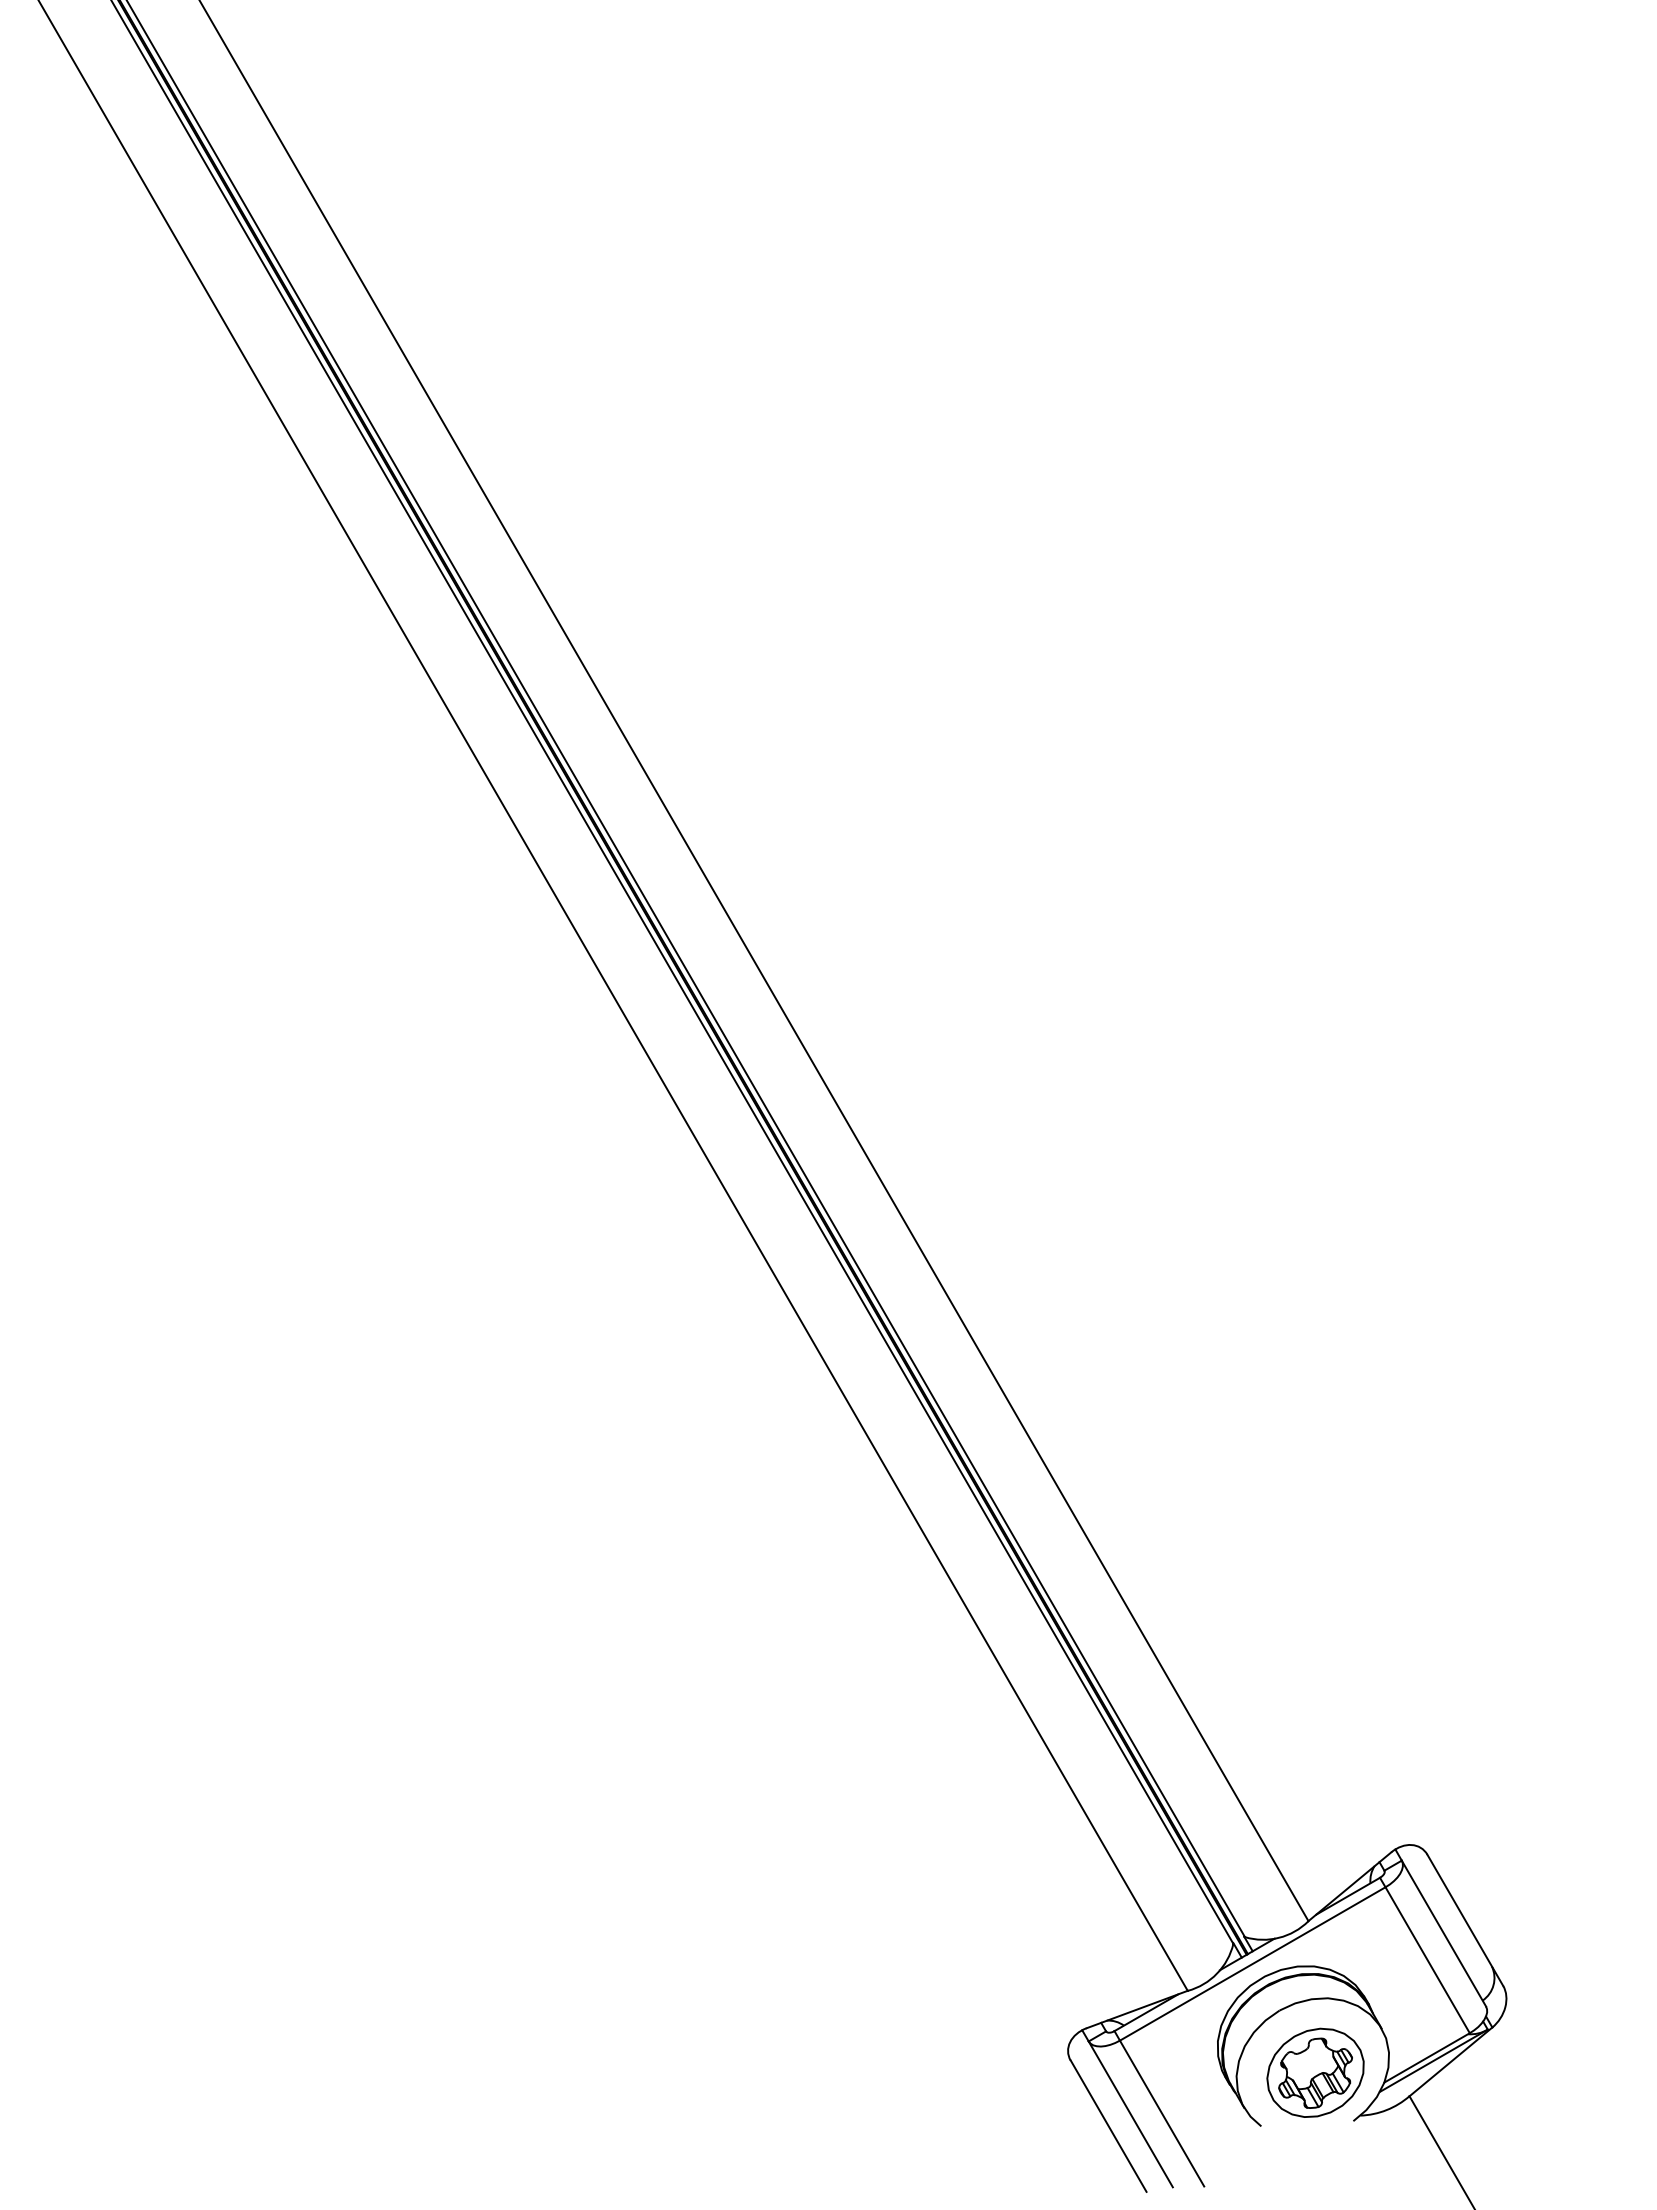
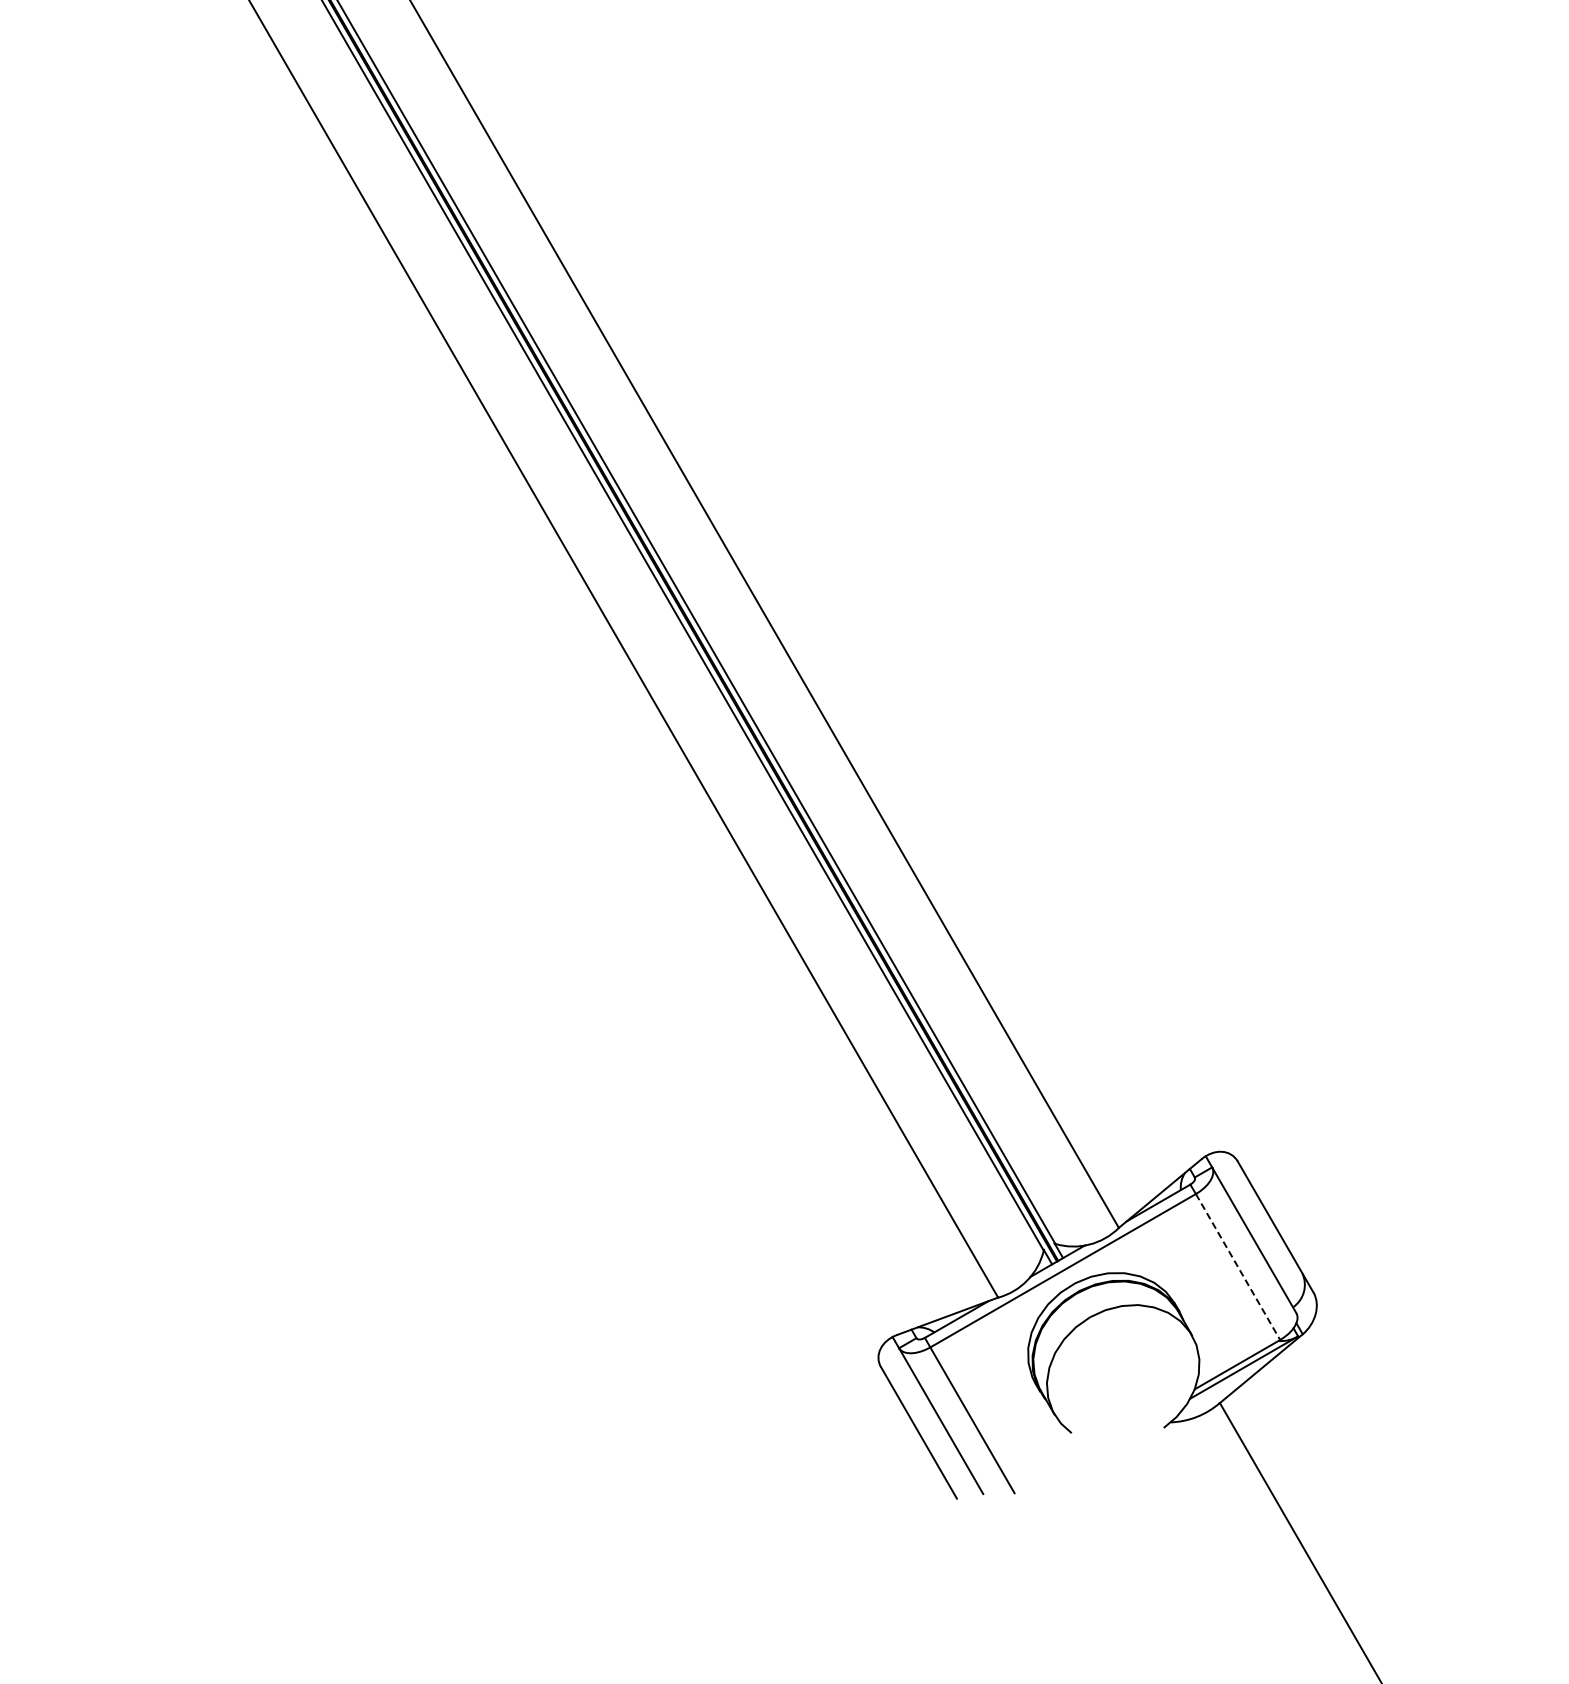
line: (1427, 1960) -> (1237, 1267), solid -> dashed
part: (1315, 2072) -> (1125, 1379), removed

